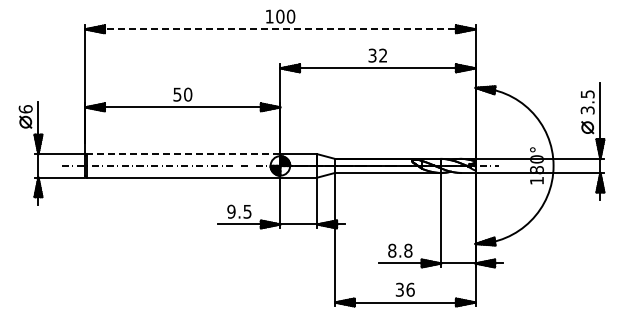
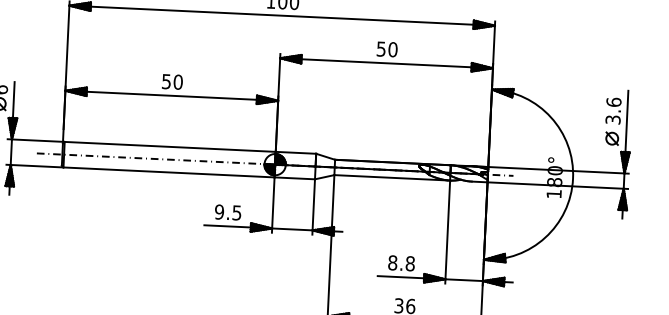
line: (280, 29) -> (282, 15), dashed -> solid
text: (378, 55) -> (387, 49), 32 -> 50
text: (587, 94) -> (613, 102), 3.5 -> 3.6
line: (183, 154) -> (170, 147), dashed -> solid

